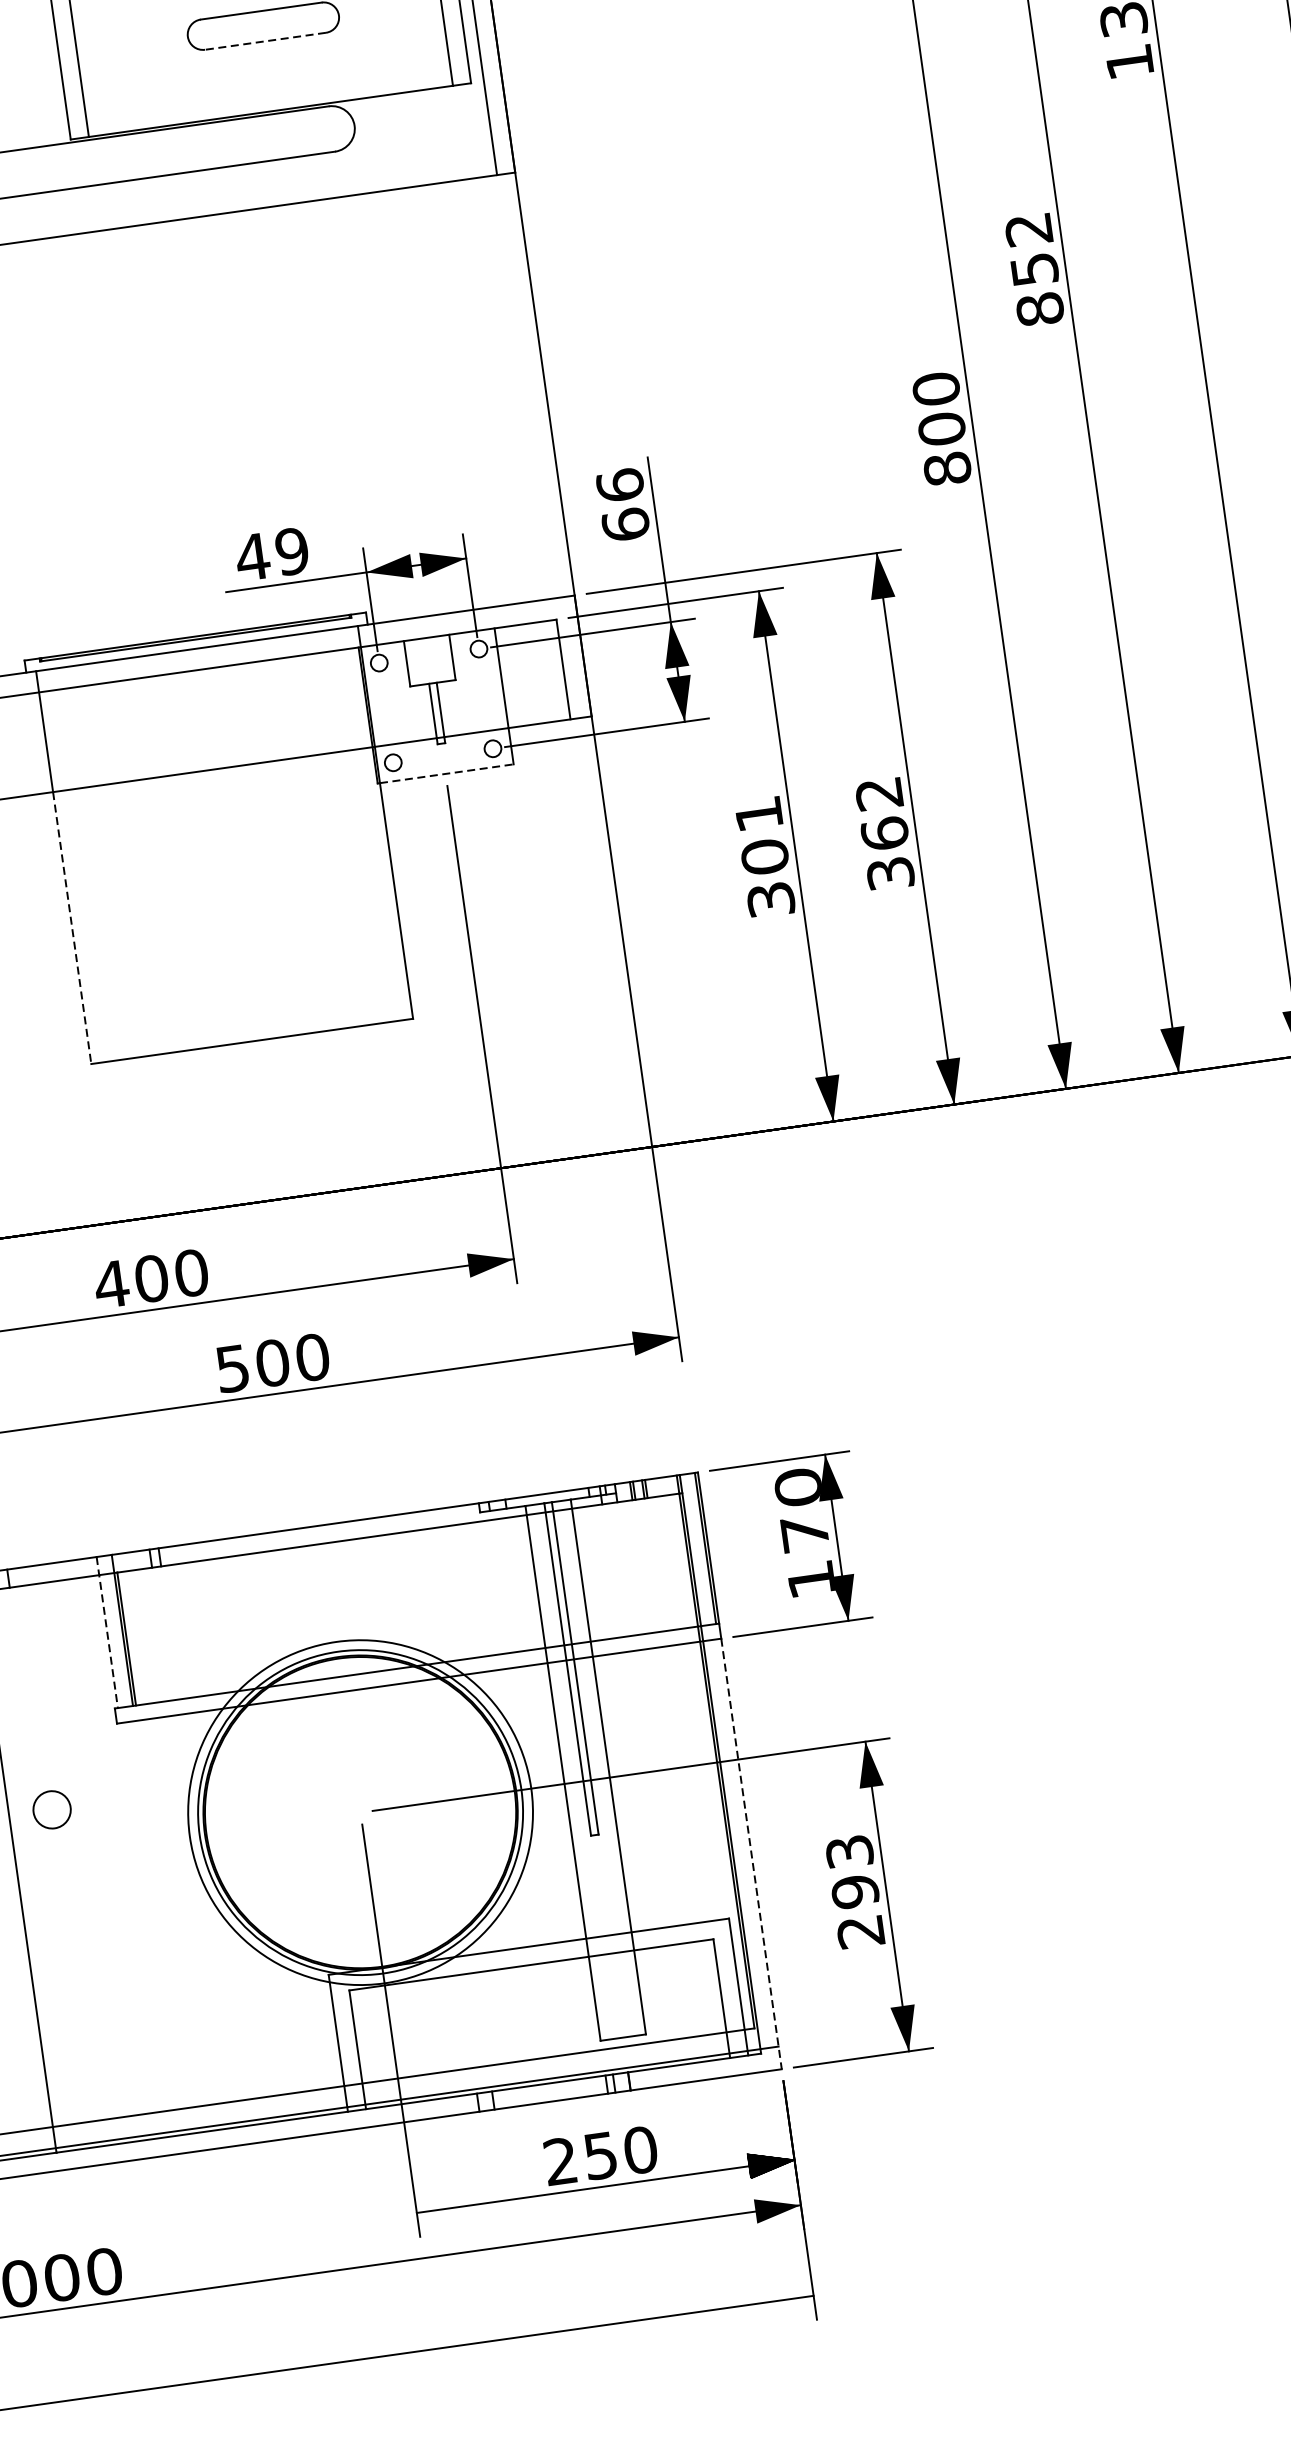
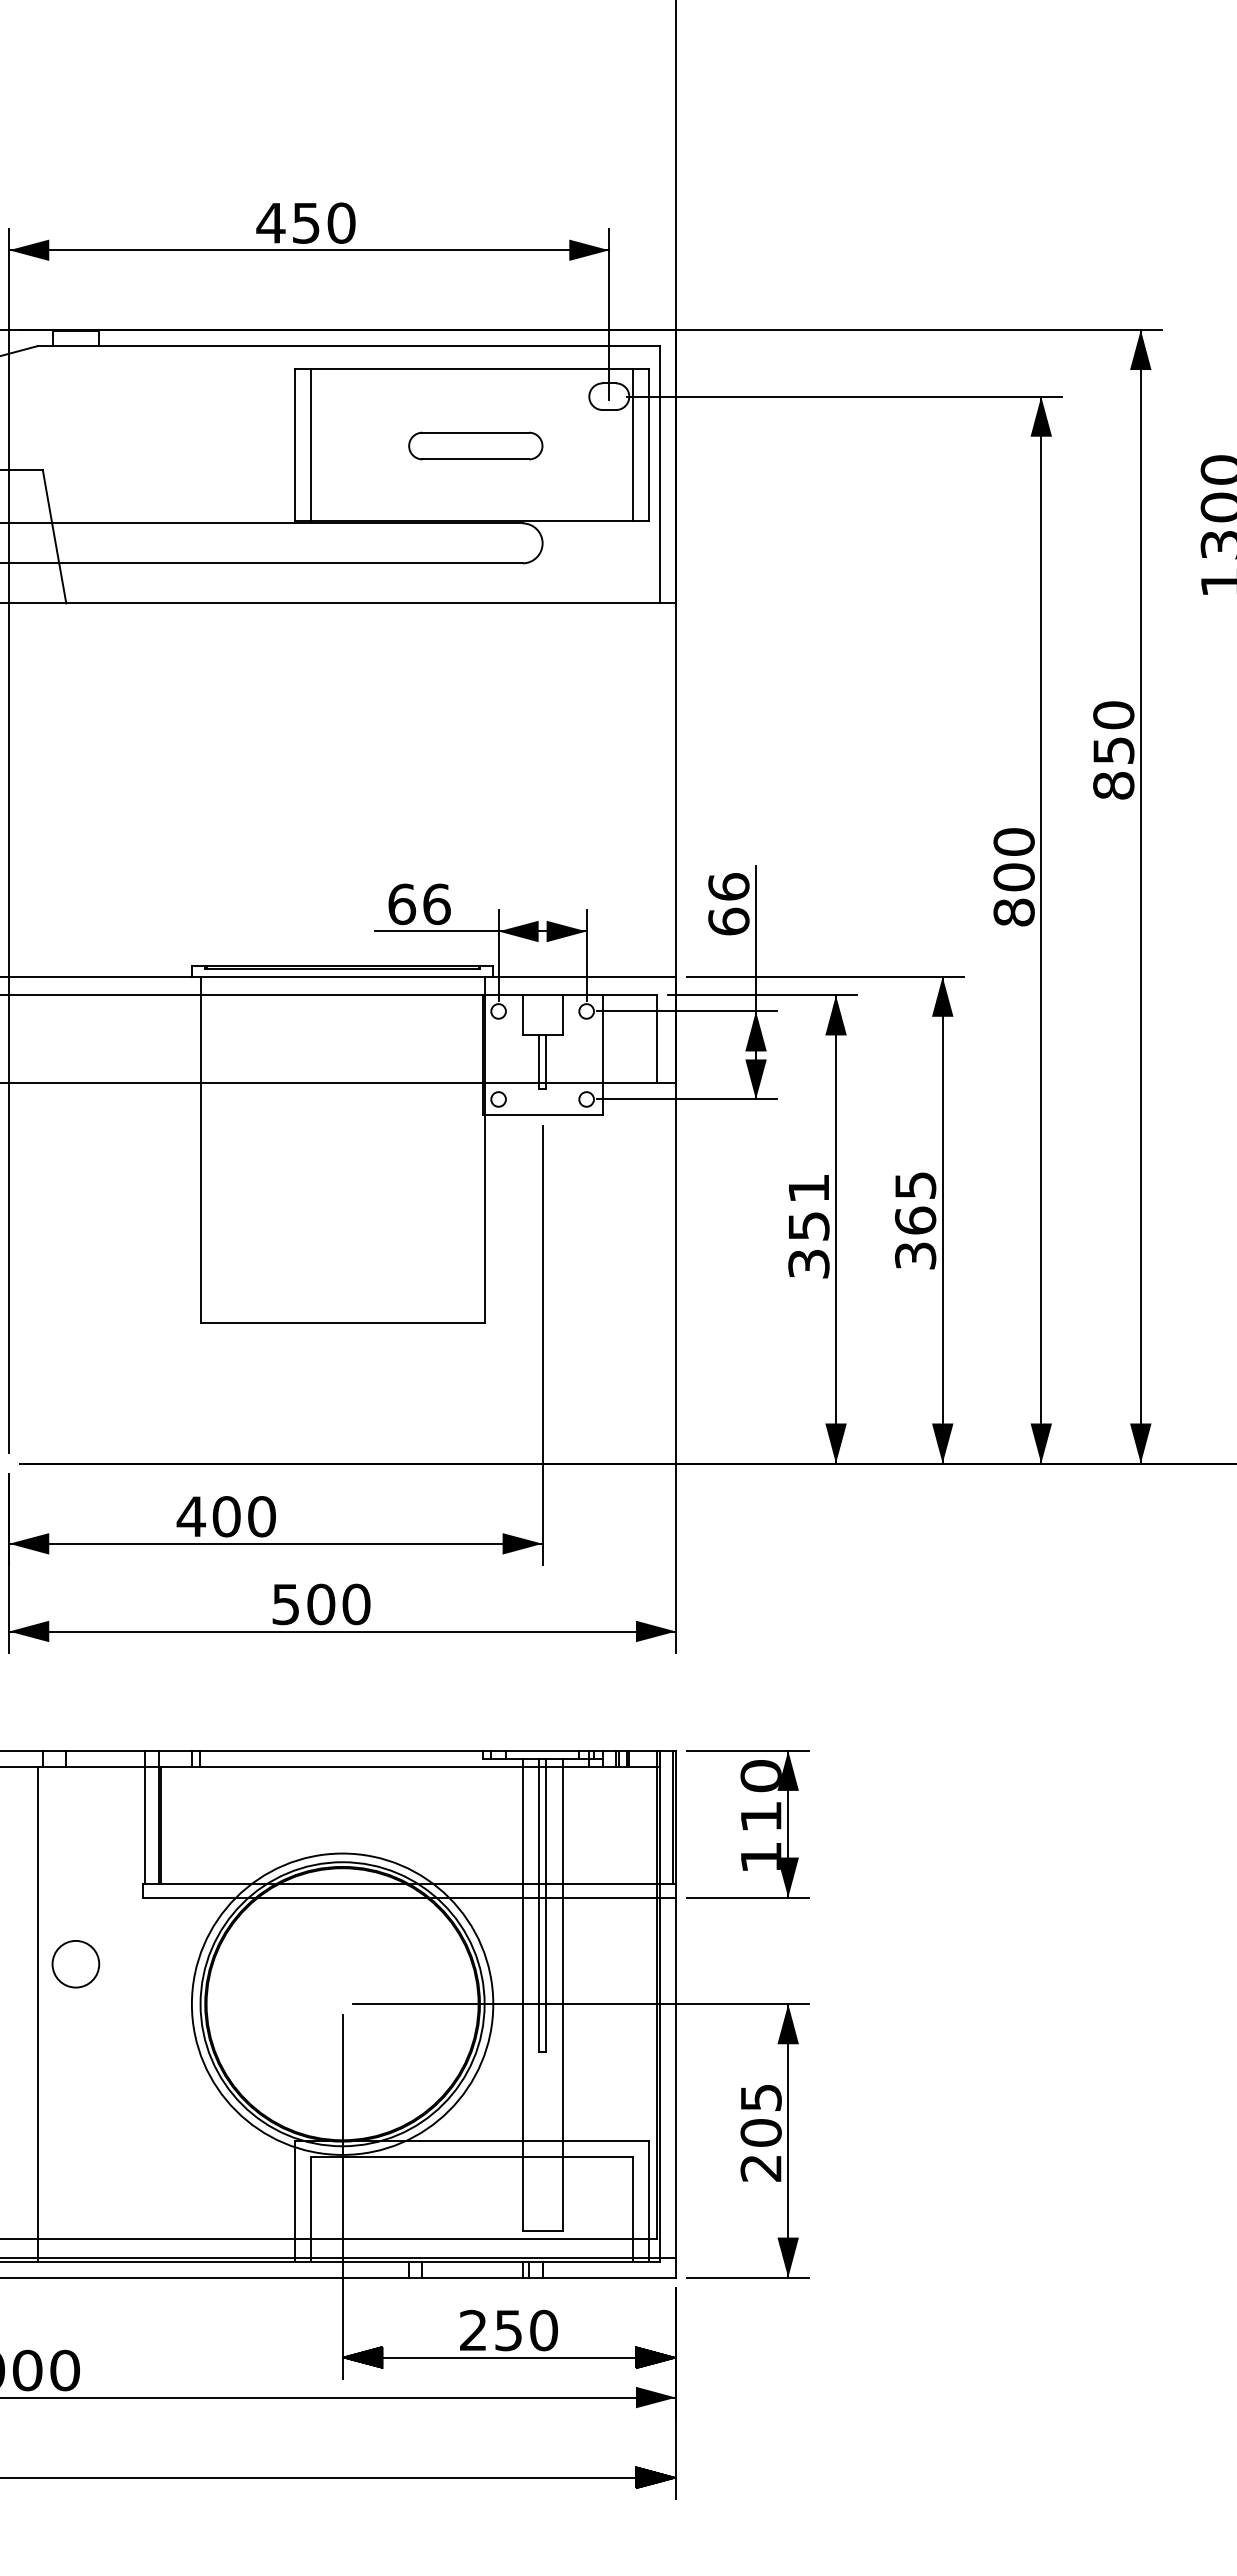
line: (265, 41) -> (475, 459), dashed -> solid
text: (1028, 229) -> (1113, 715), 852 -> 850
text: (271, 554) -> (418, 904), 49 -> 66
line: (447, 773) -> (544, 1115), dashed -> solid
text: (879, 793) -> (915, 1185), 362 -> 365
text: (764, 857) -> (808, 1226), 301 -> 351
line: (72, 928) -> (200, 1203), dashed -> solid
text: (805, 1533) -> (761, 1816), 170 -> 110
line: (107, 1632) -> (145, 1817), dashed -> solid
circle: (51, 1810) -> (75, 1964), size x1.43
line: (751, 1855) -> (675, 2088), dashed -> solid
text: (851, 1872) -> (760, 2115), 293 -> 205
hatch: (439, 2209) -> (362, 2357), added
hatch: (790, 2298) -> (655, 2477), added

